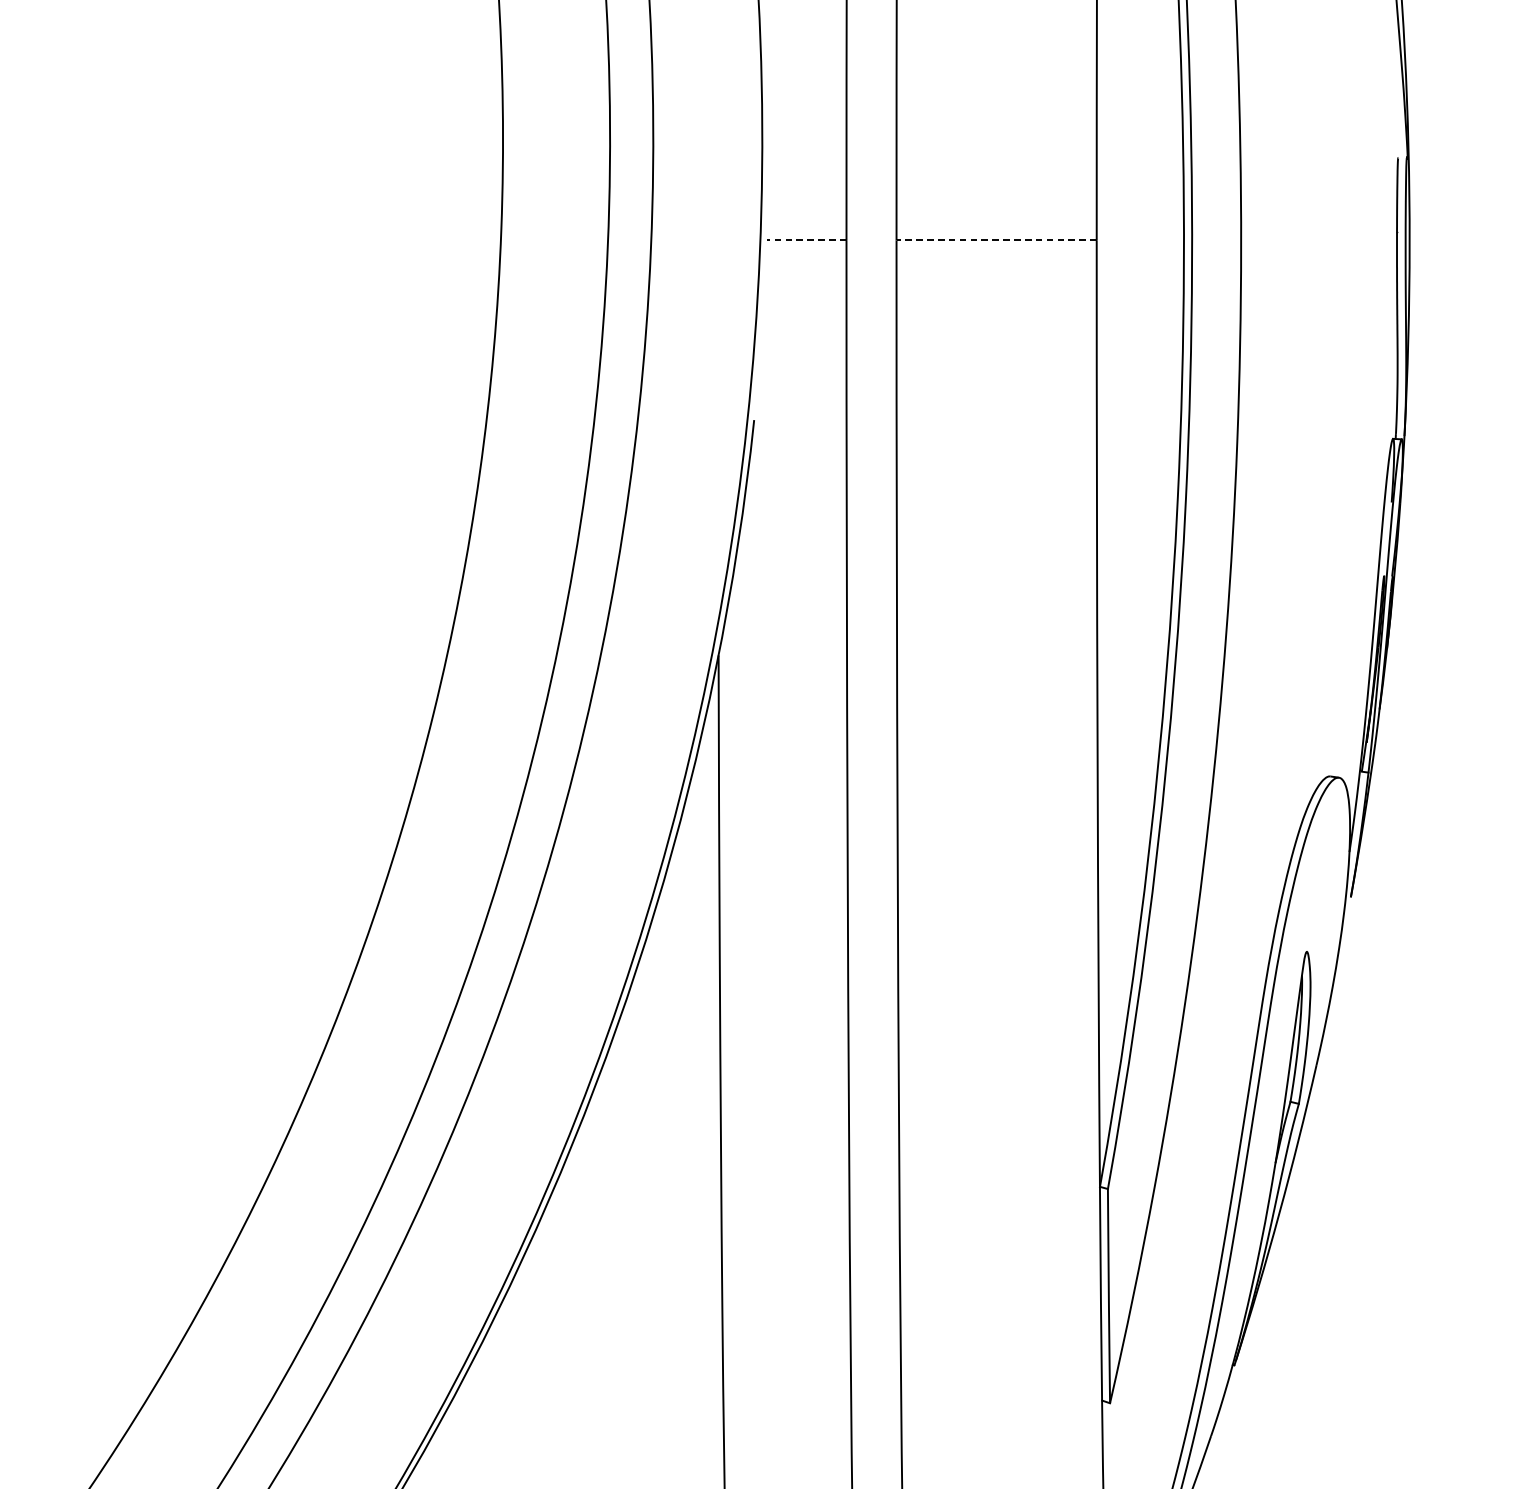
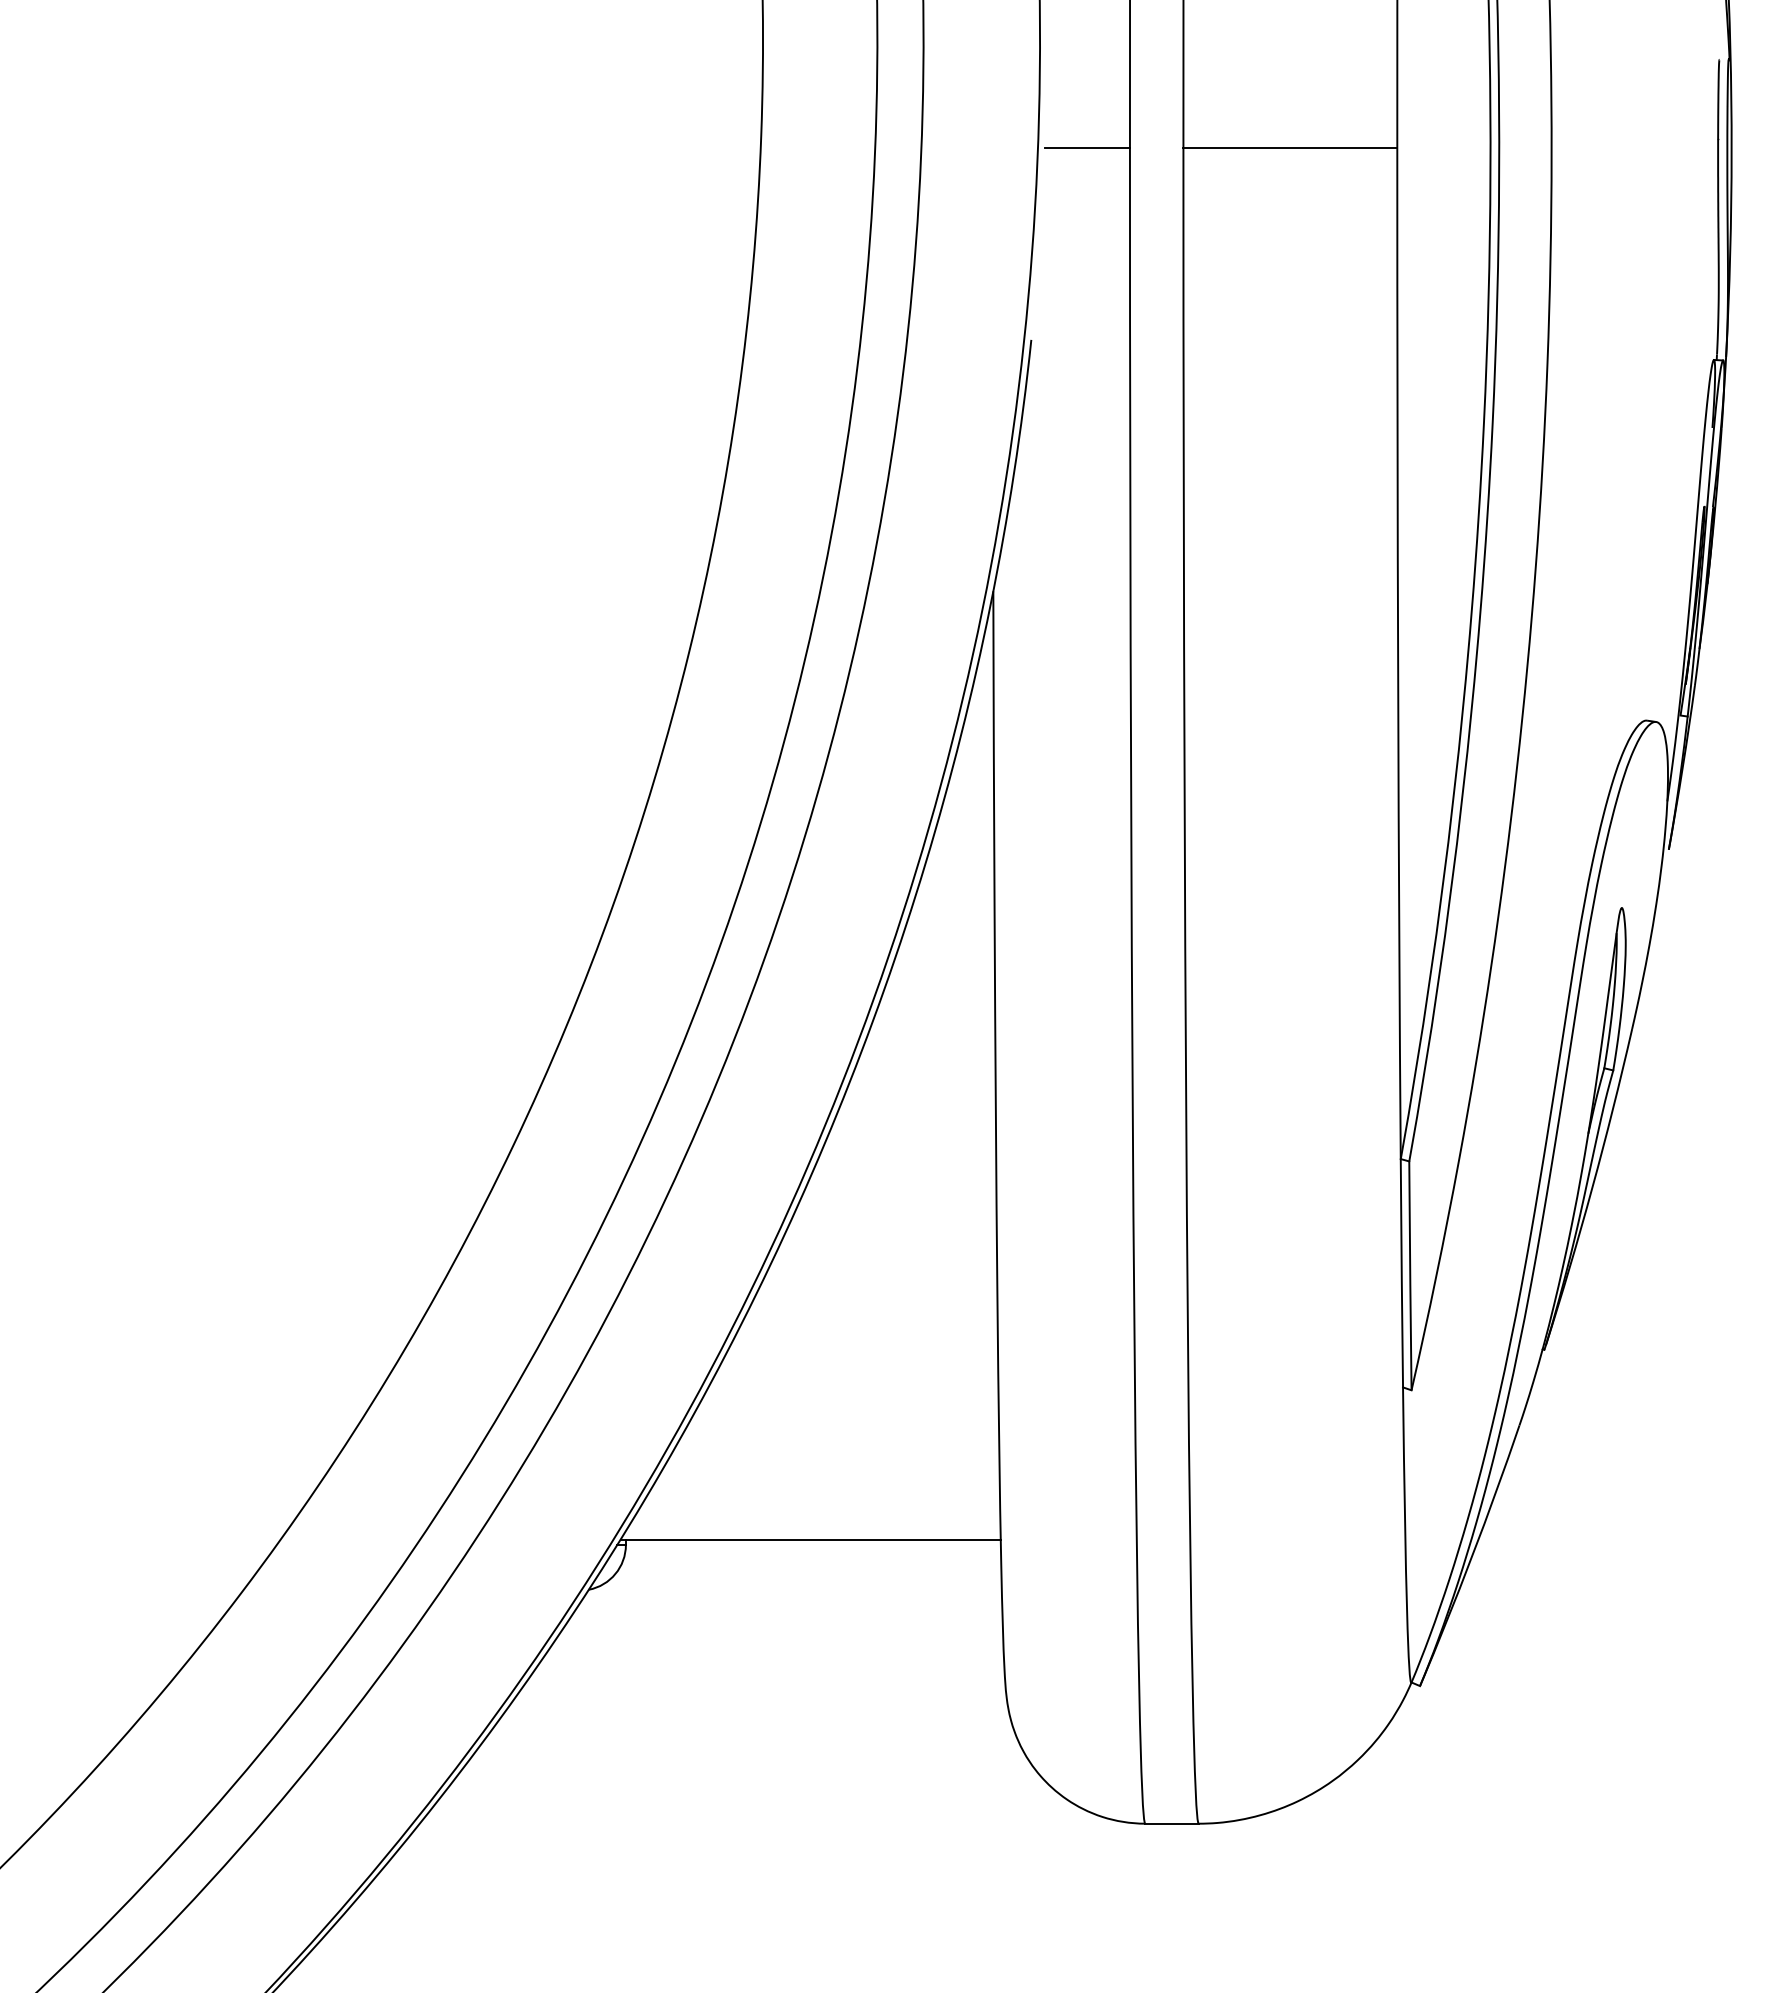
line: (806, 240) -> (1087, 147), dashed -> solid
line: (996, 240) -> (1290, 147), dashed -> solid

